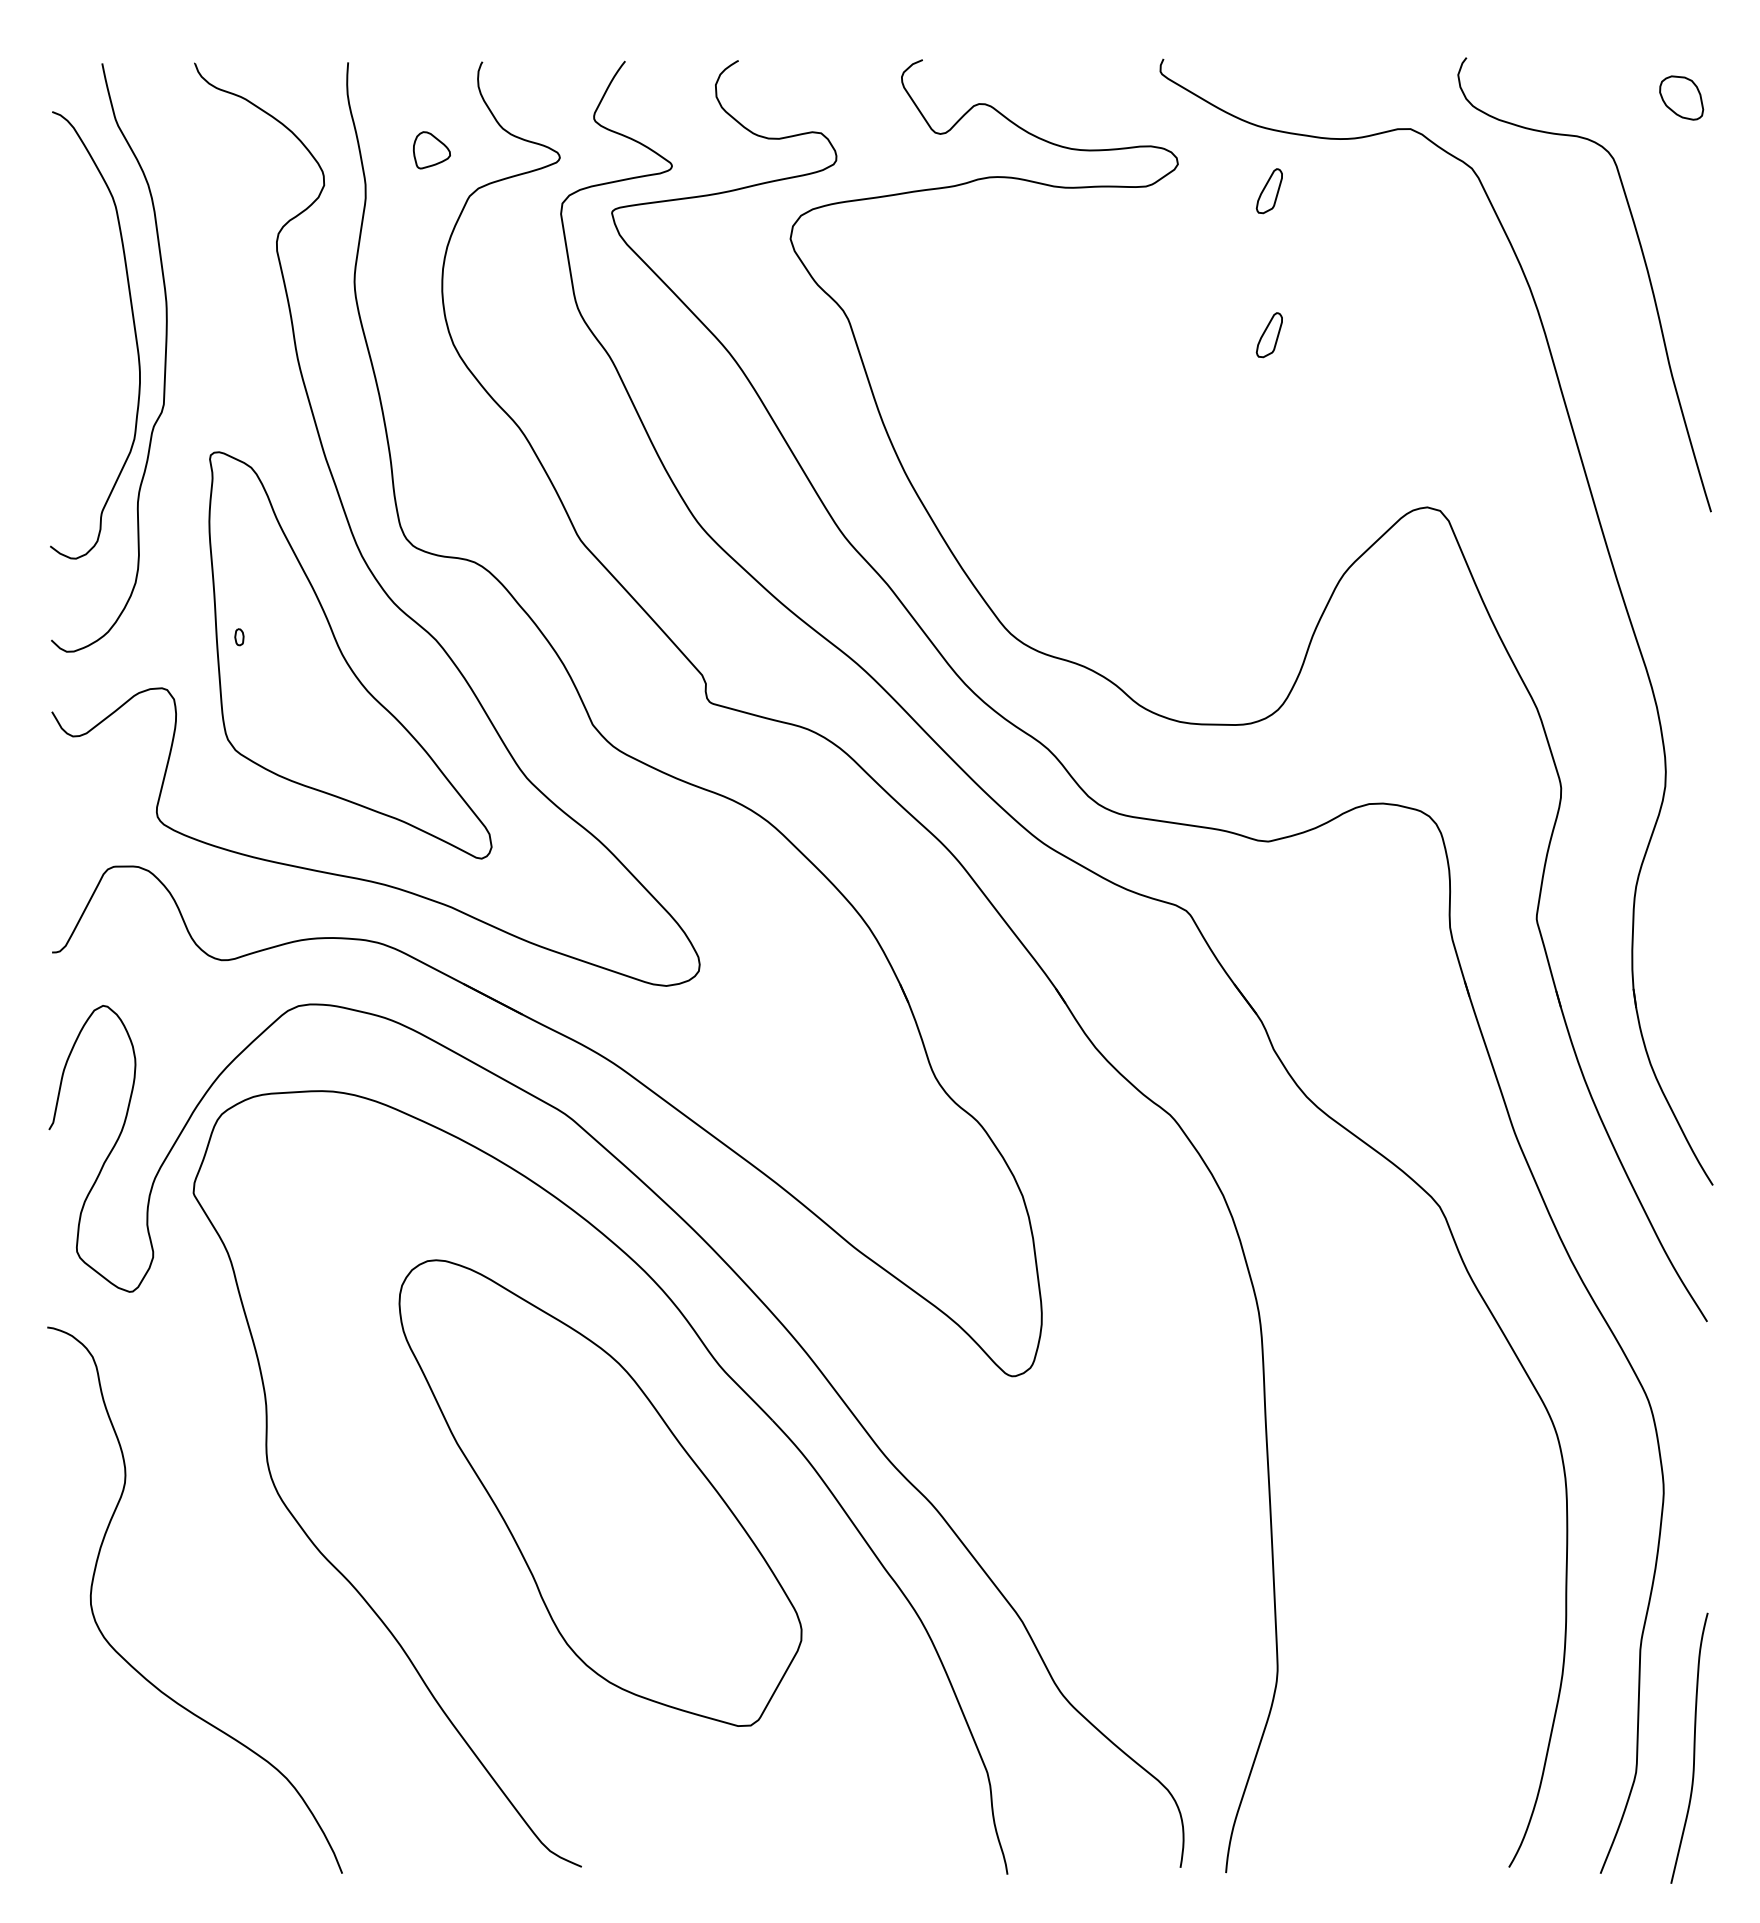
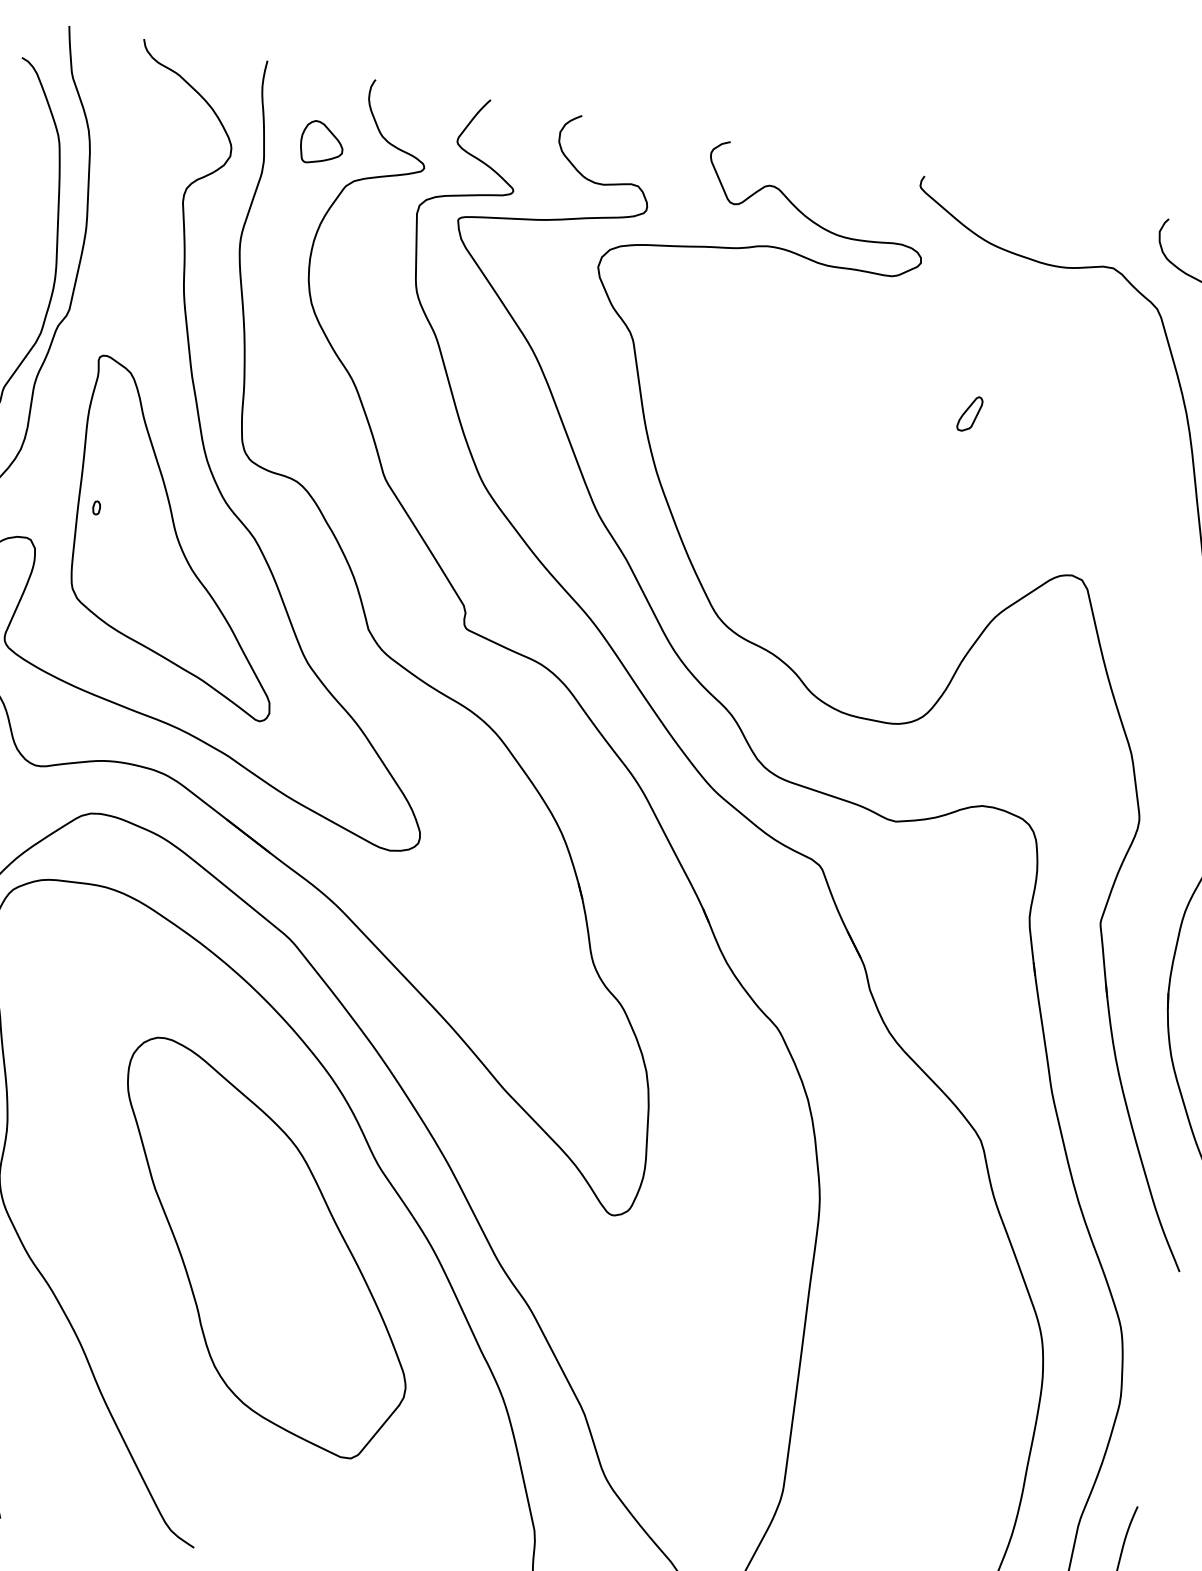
part: (431, 150) -> (321, 143), size x1.43
part: (1268, 191) -> (990, 298), removed

